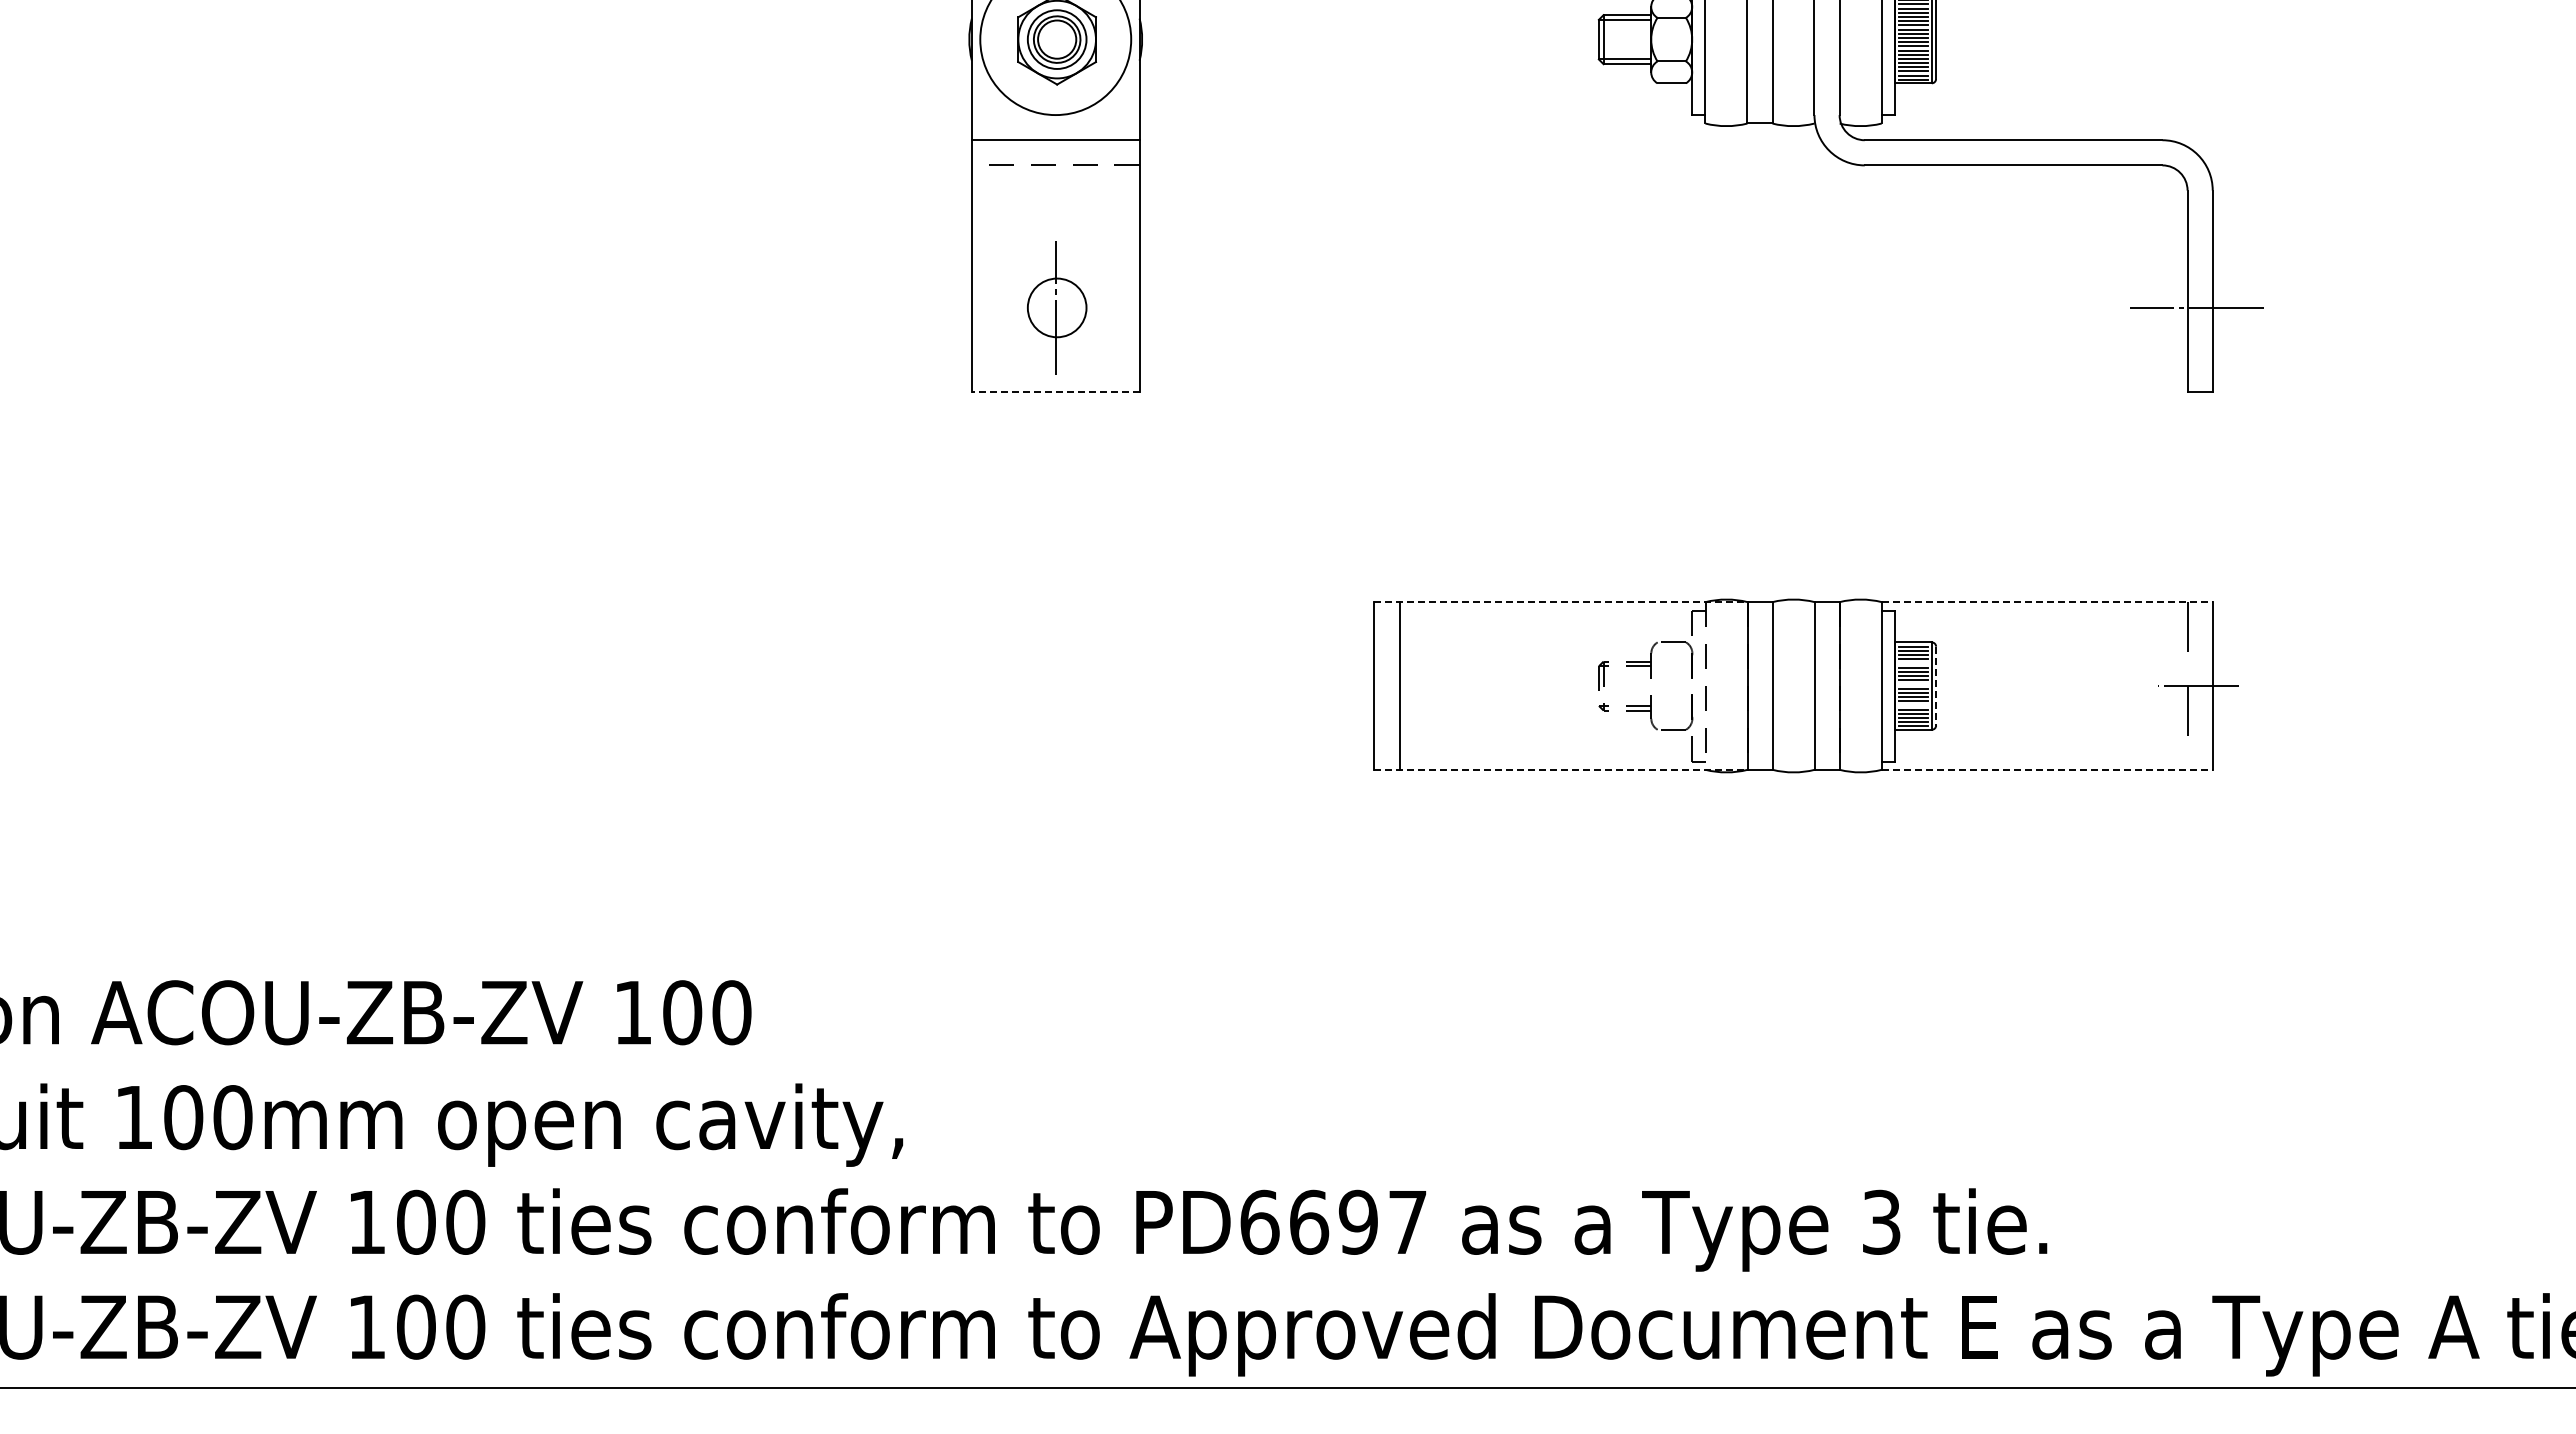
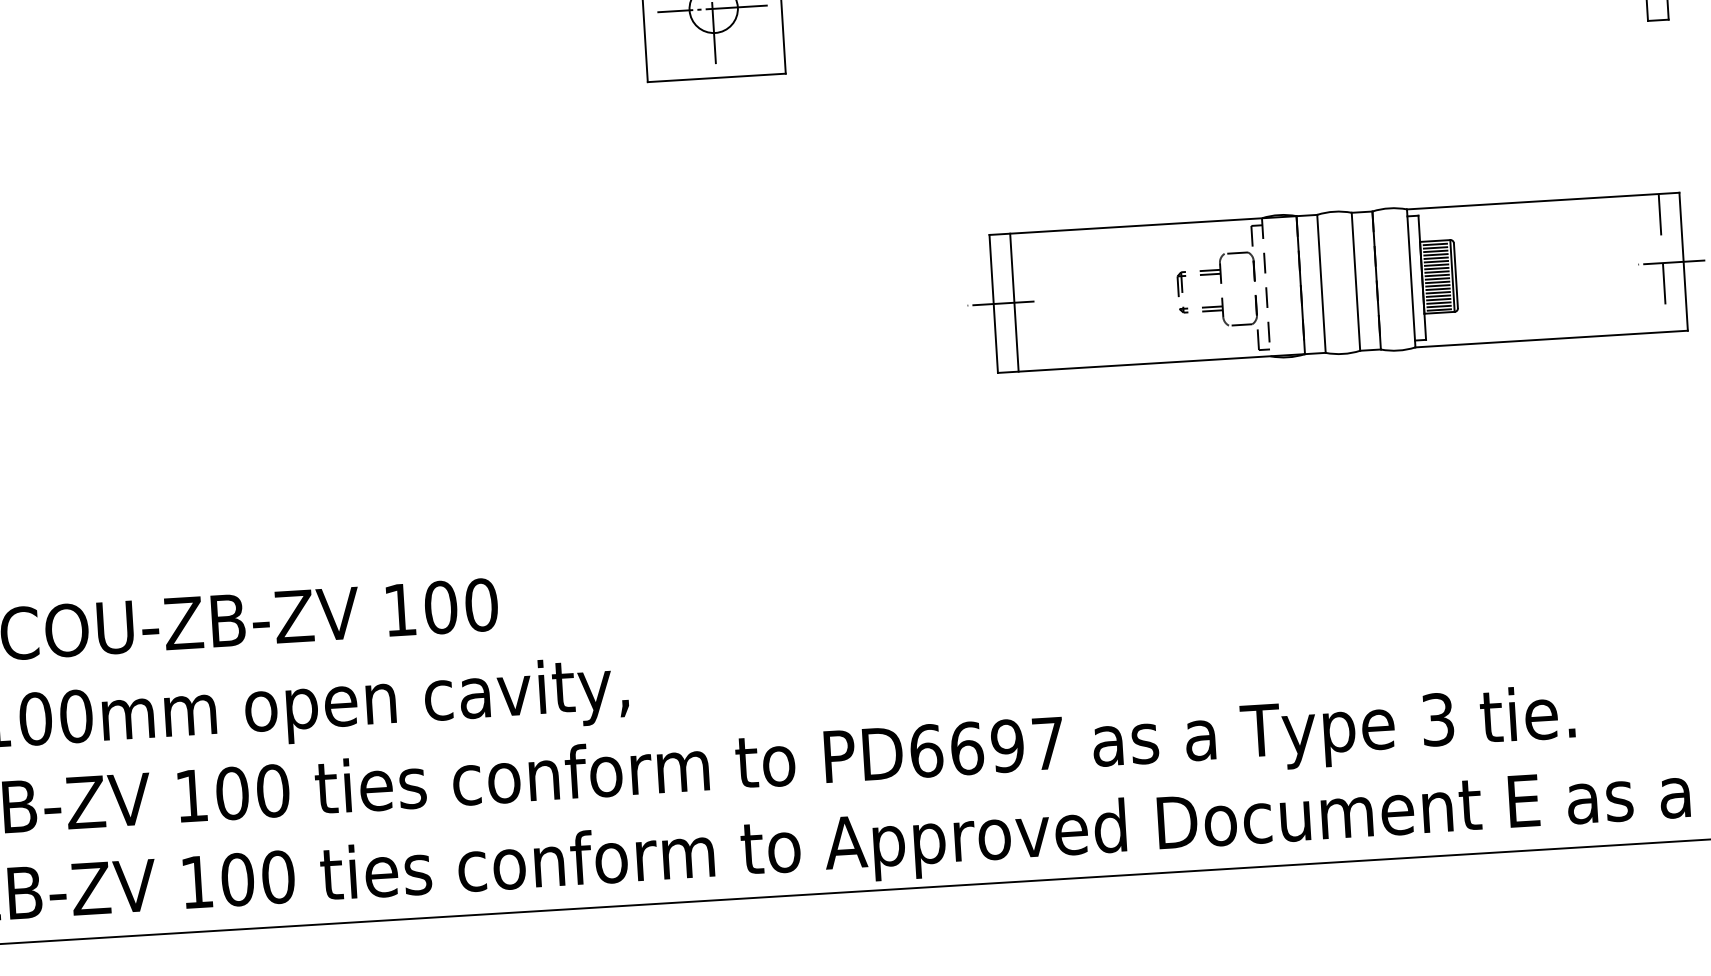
line: (1055, 307) -> (712, 8), added
line: (1055, 391) -> (716, 77), dashed -> solid
line: (1560, 602) -> (1142, 225), dashed -> solid
line: (2047, 602) -> (1543, 201), dashed -> solid
line: (1913, 663) -> (1436, 258), added
line: (1913, 684) -> (1437, 275), added
line: (1382, 686) -> (1000, 303), added
line: (1936, 686) -> (1456, 276), dashed -> solid
line: (1913, 705) -> (1438, 292), added
line: (1560, 769) -> (1151, 363), dashed -> solid
line: (2047, 769) -> (1551, 338), dashed -> solid

